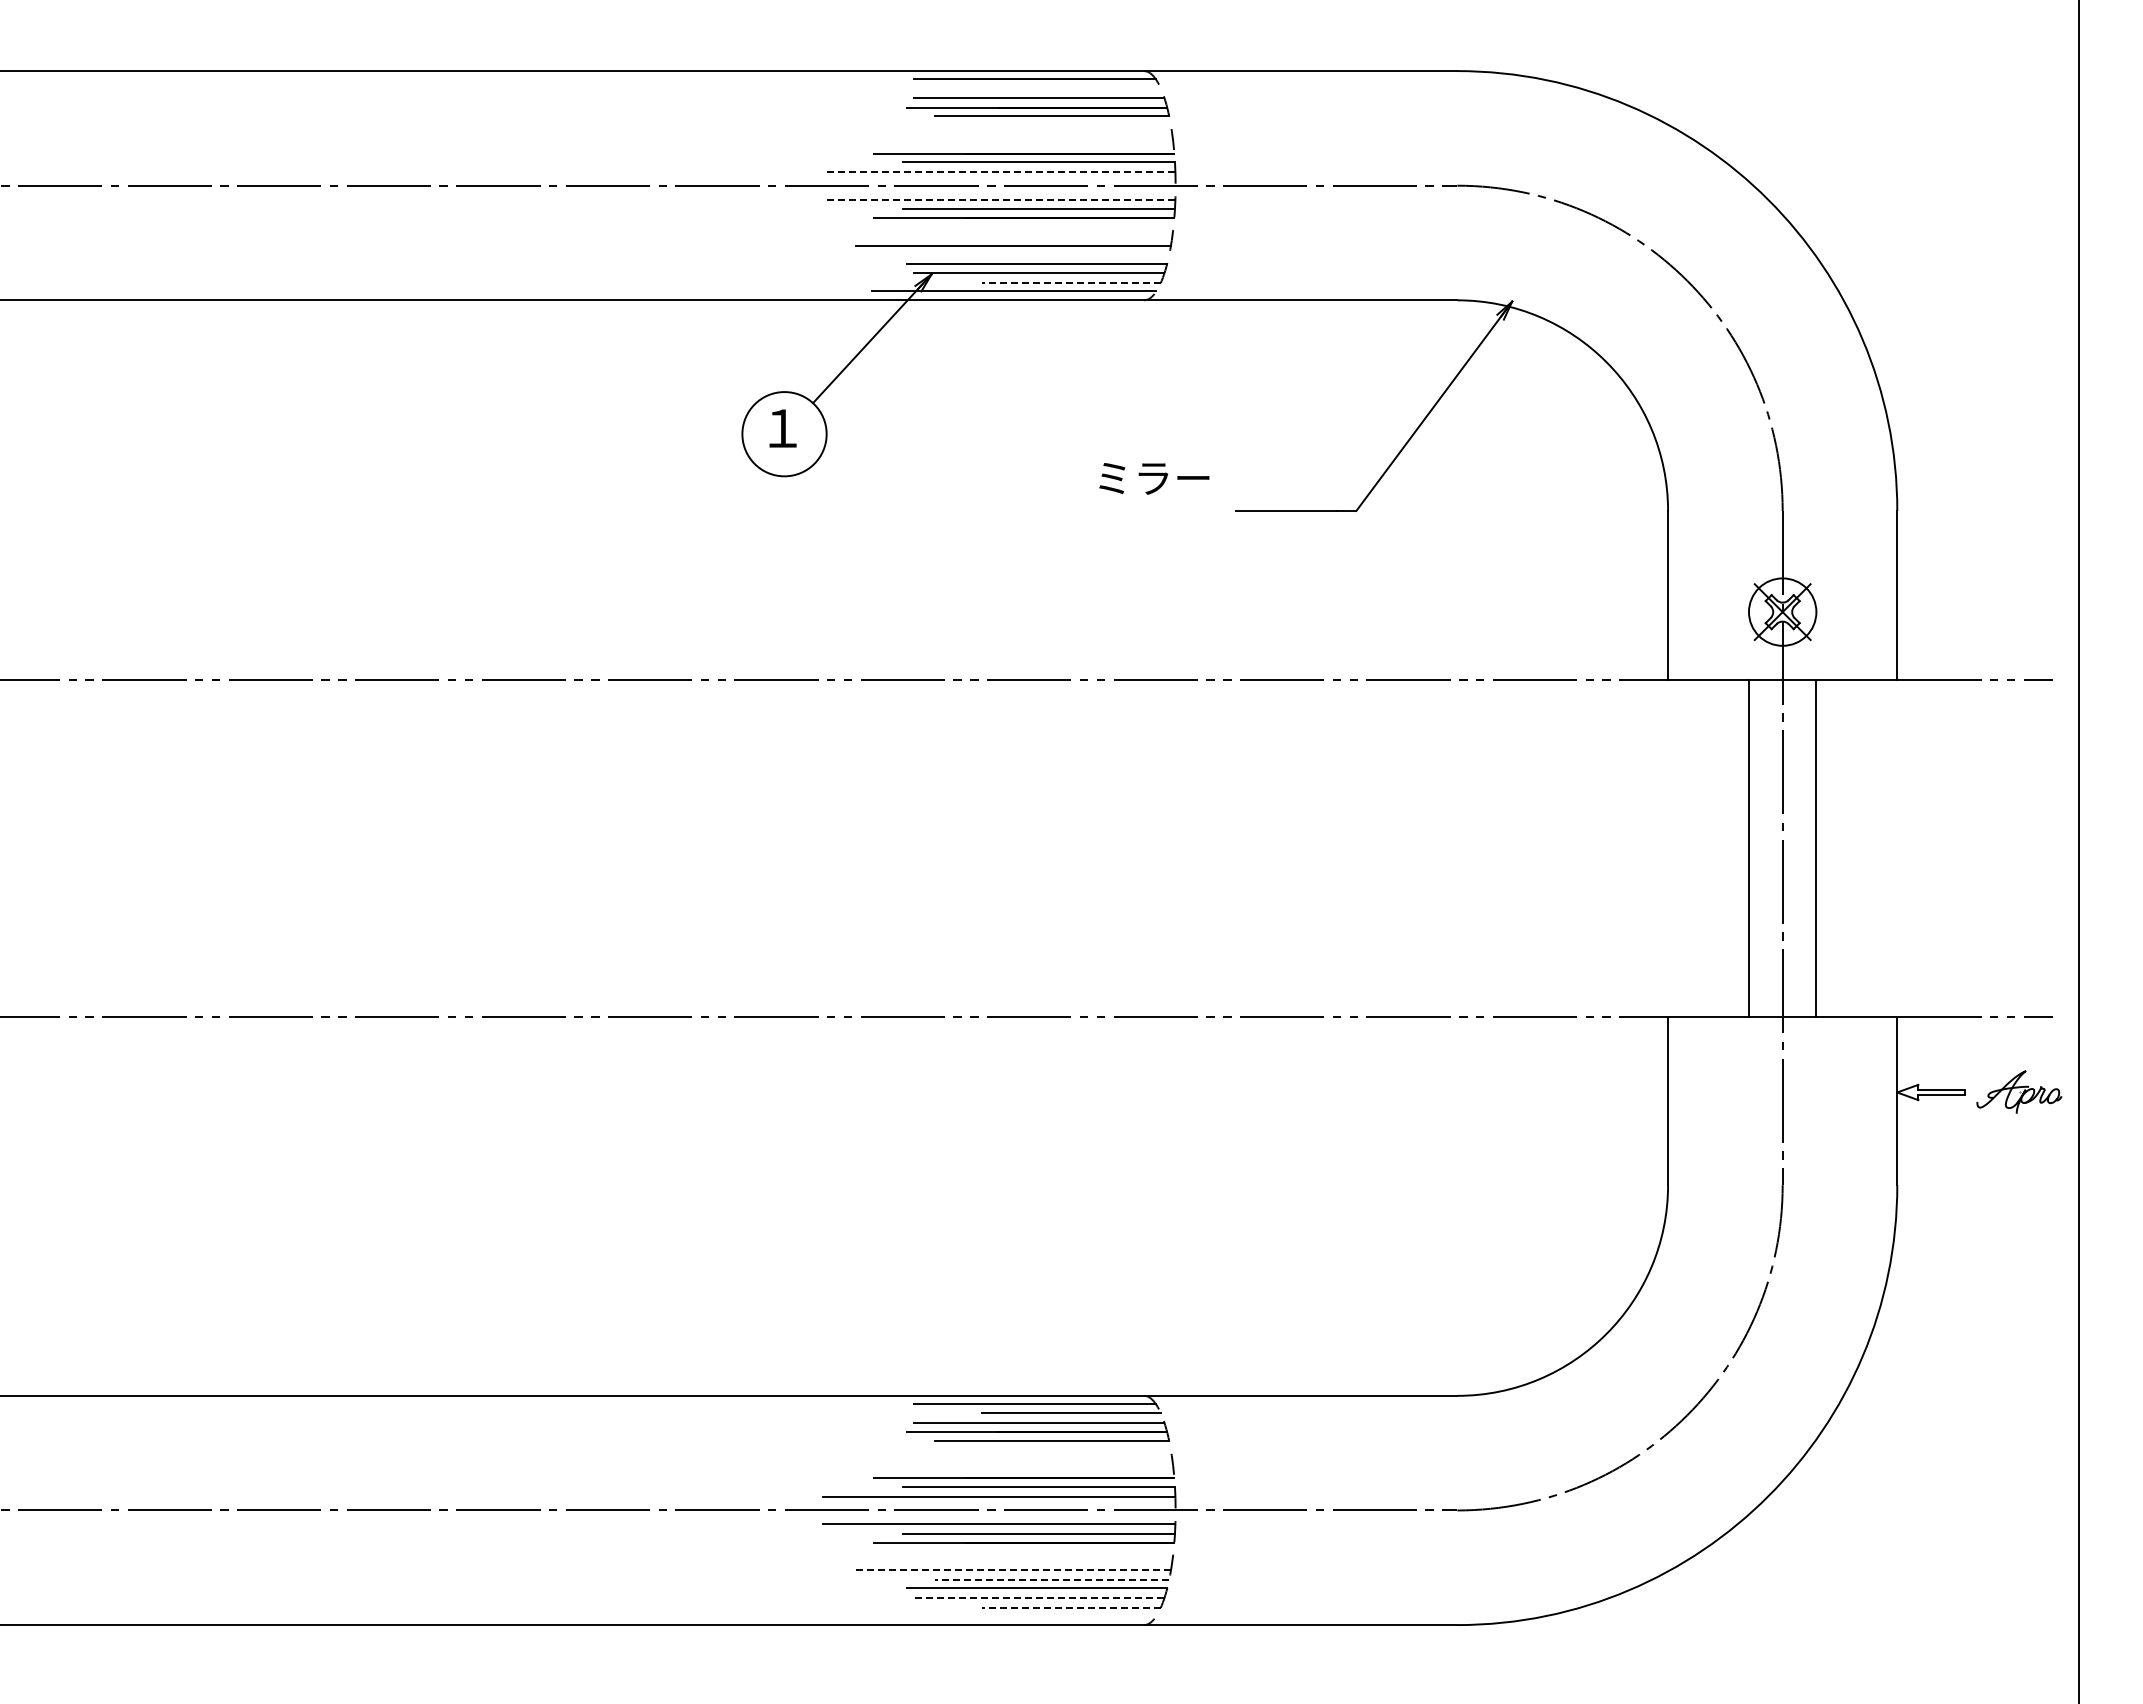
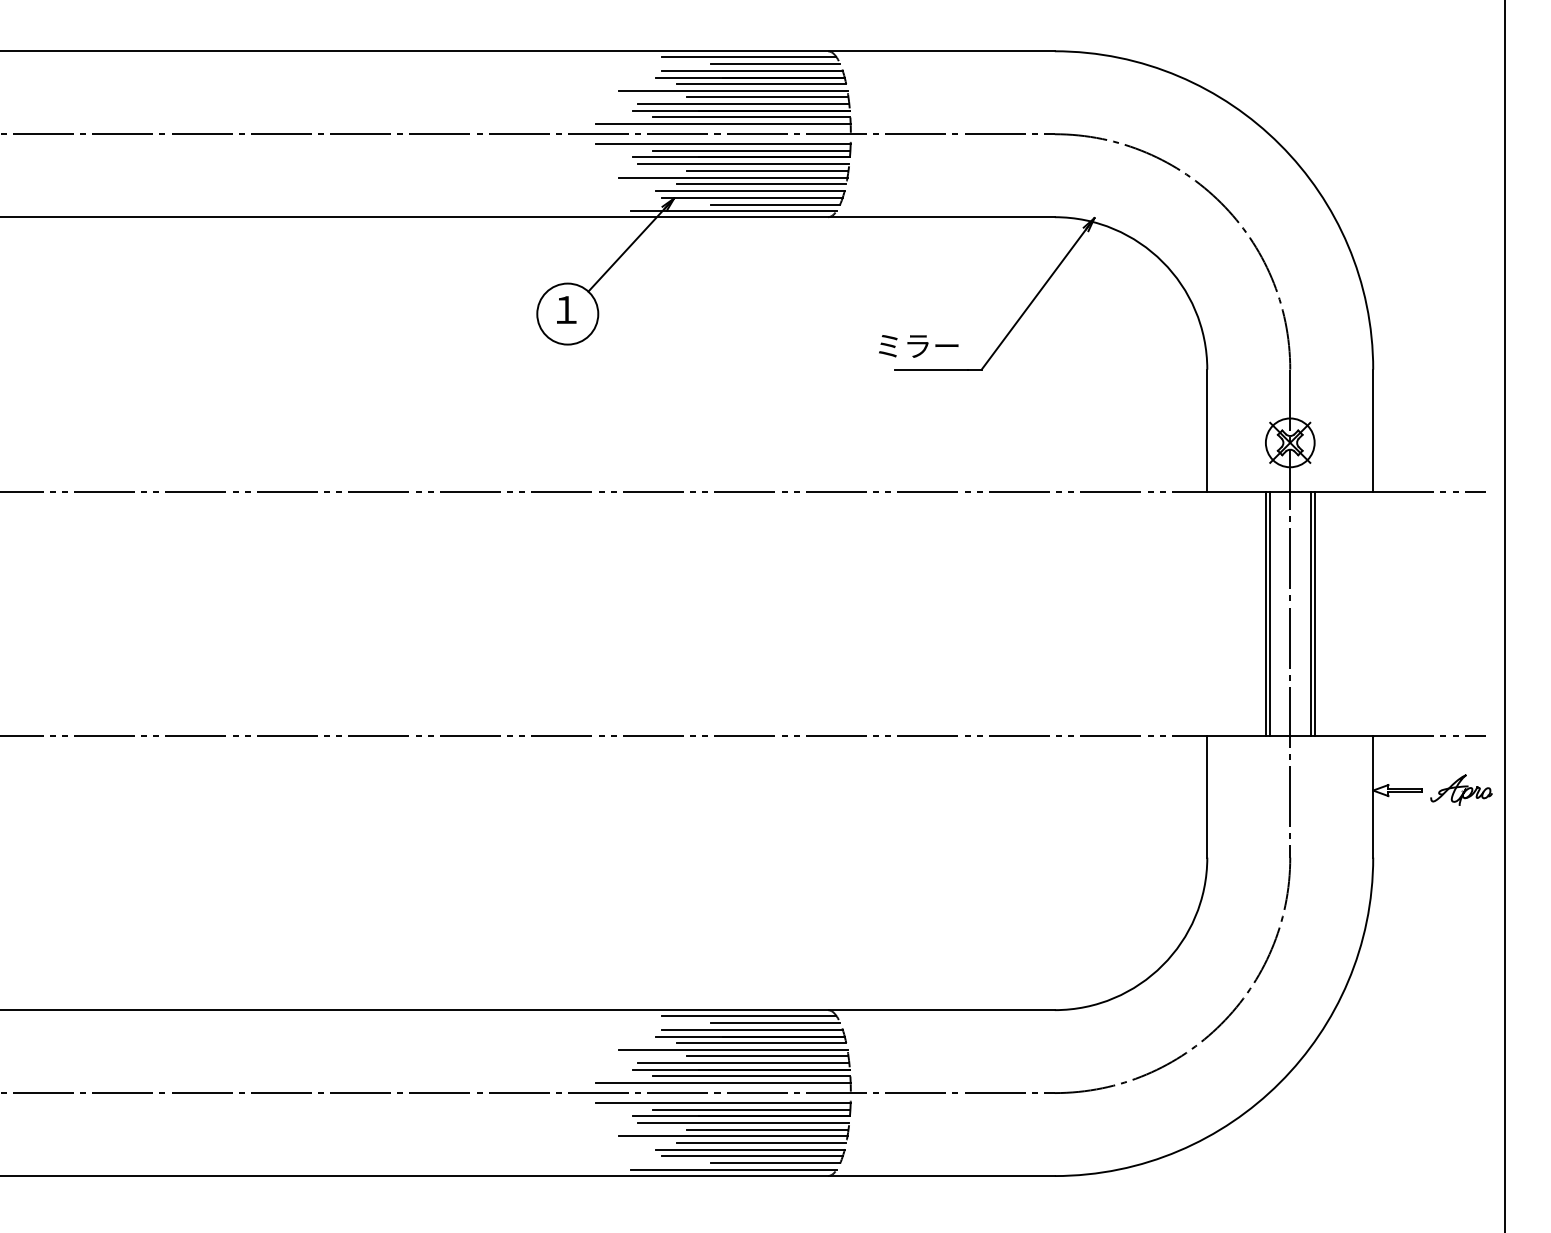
line: (1071, 88) -> (775, 63), added
line: (1013, 125) -> (733, 90), added
line: (1060, 134) -> (767, 97), added
line: (1027, 144) -> (743, 104), added
line: (998, 171) -> (722, 123), dashed -> solid
line: (998, 199) -> (722, 144), dashed -> solid
line: (1027, 227) -> (743, 164), added
line: (1060, 236) -> (767, 171), added
line: (1052, 255) -> (761, 184), added
line: (1071, 282) -> (775, 204), dashed -> solid
text: (1154, 478) -> (918, 346), moved
line: (1754, 847) -> (1269, 613), added
line: (1811, 847) -> (1311, 613), added
line: (1013, 1450) -> (733, 1049), added
line: (1060, 1459) -> (767, 1056), added
line: (1027, 1468) -> (743, 1062), added
line: (1027, 1552) -> (743, 1123), added
line: (1060, 1561) -> (767, 1130), added
line: (1013, 1570) -> (733, 1136), dashed -> solid
line: (1052, 1579) -> (761, 1143), dashed -> solid
line: (1038, 1598) -> (751, 1156), dashed -> solid
line: (1071, 1607) -> (775, 1163), dashed -> solid
line: (1014, 1616) -> (734, 1169), added

